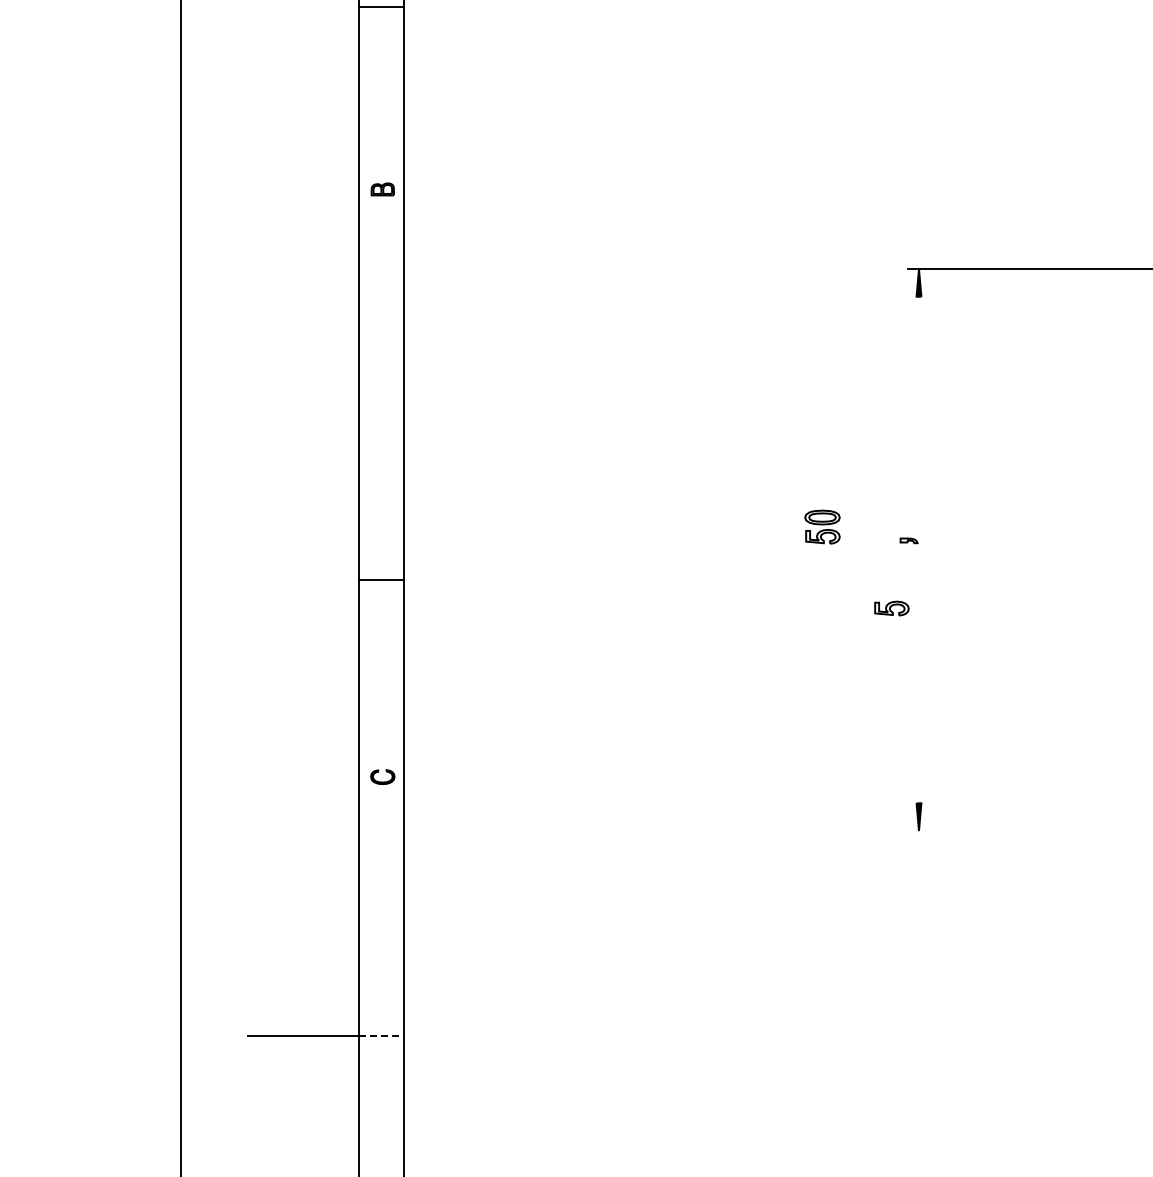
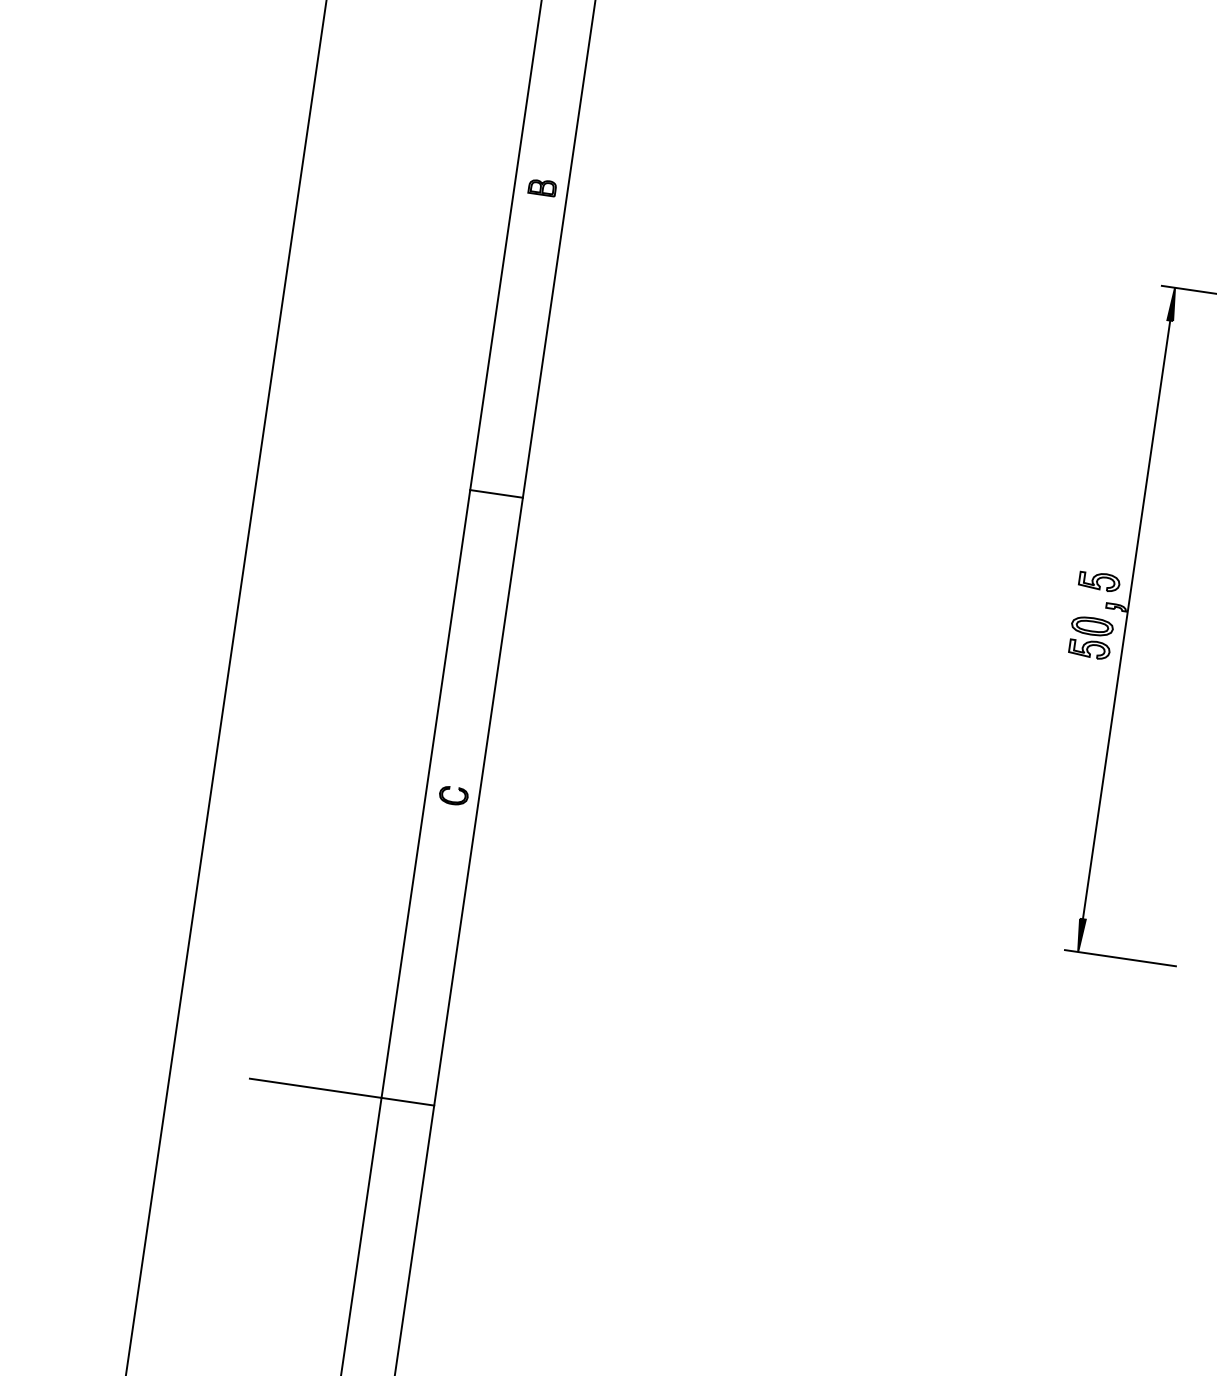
part: (382, 189) -> (542, 187), moved
part: (822, 526) -> (1090, 636), moved
line: (918, 549) -> (1126, 619), added
line: (381, 579) -> (496, 493), moved
part: (891, 608) -> (1099, 581), moved
line: (954, 831) -> (1120, 958), added
line: (382, 1036) -> (408, 1102), dashed -> solid

